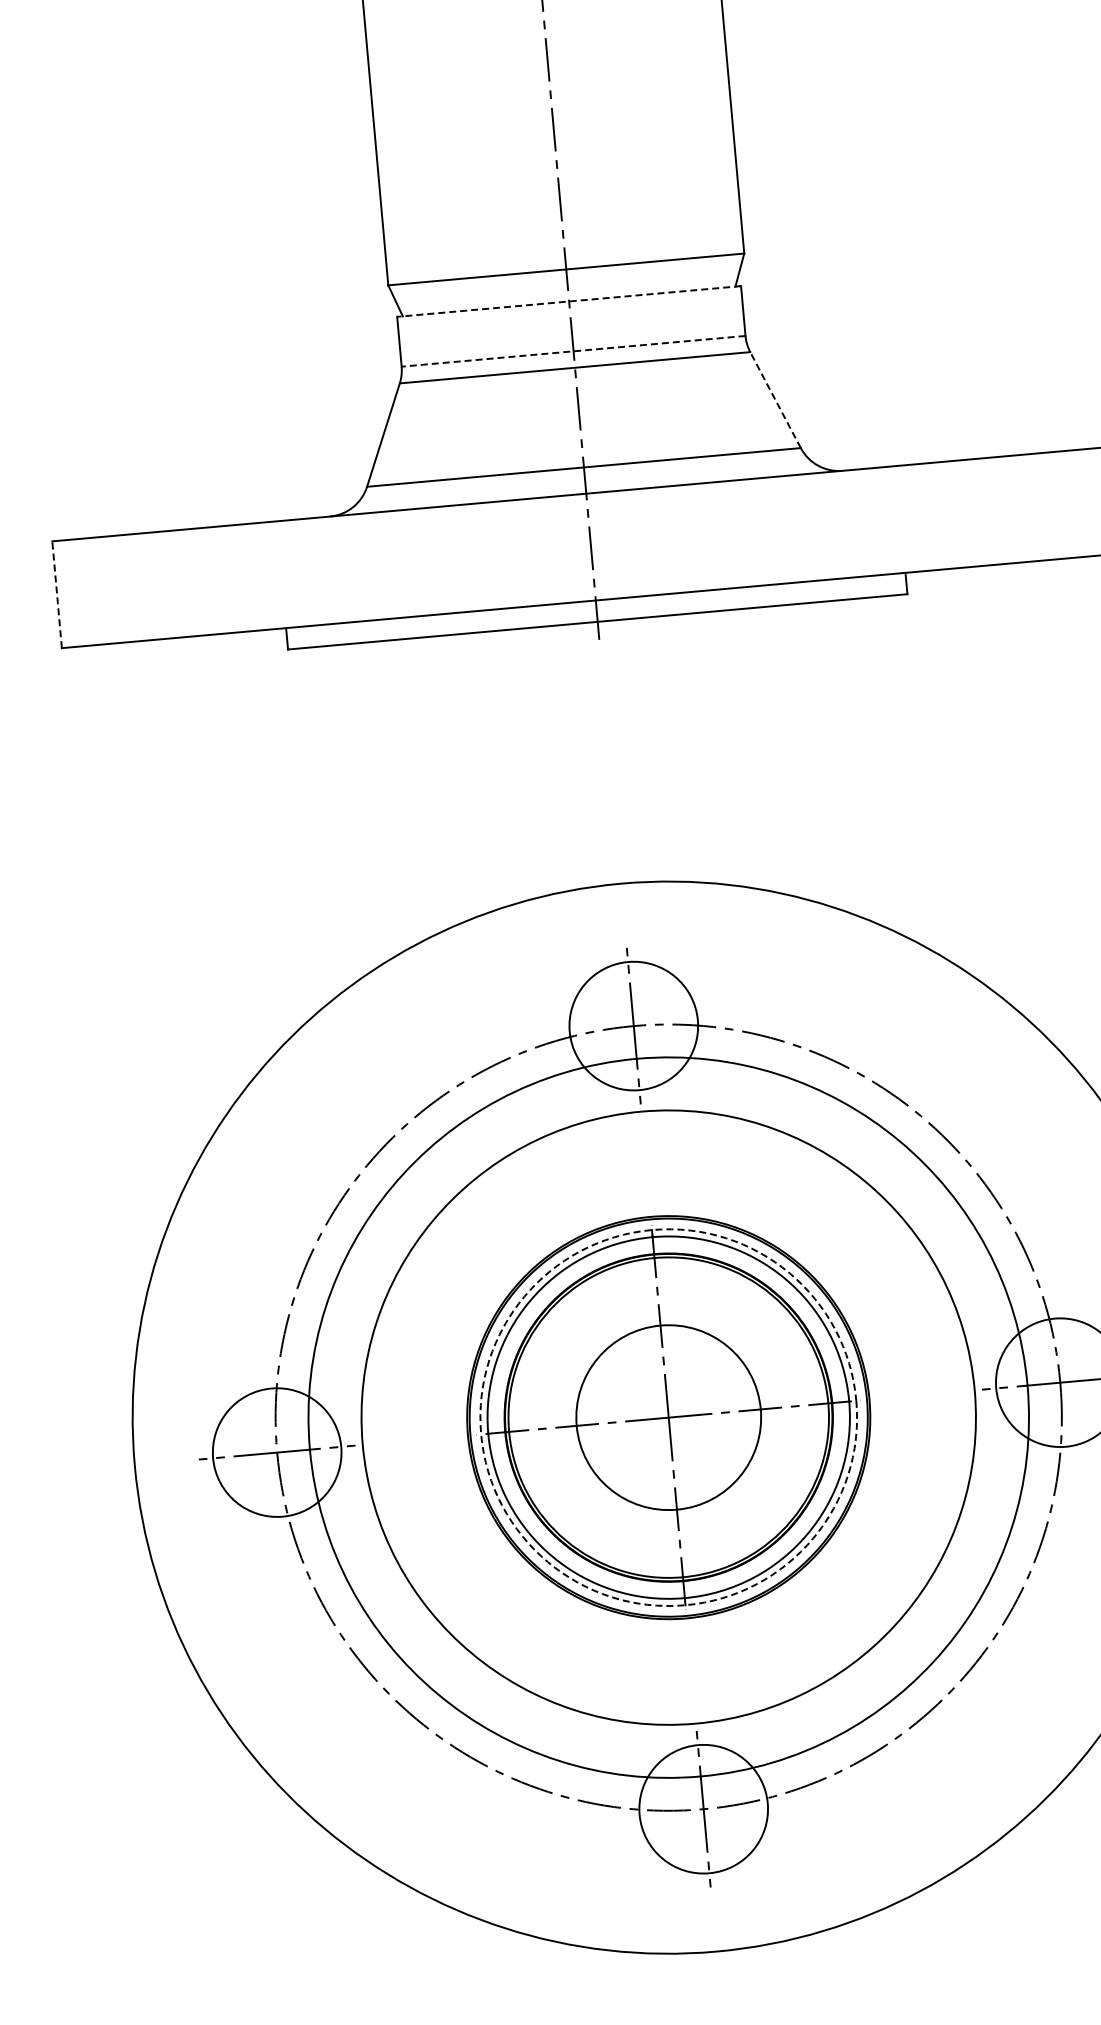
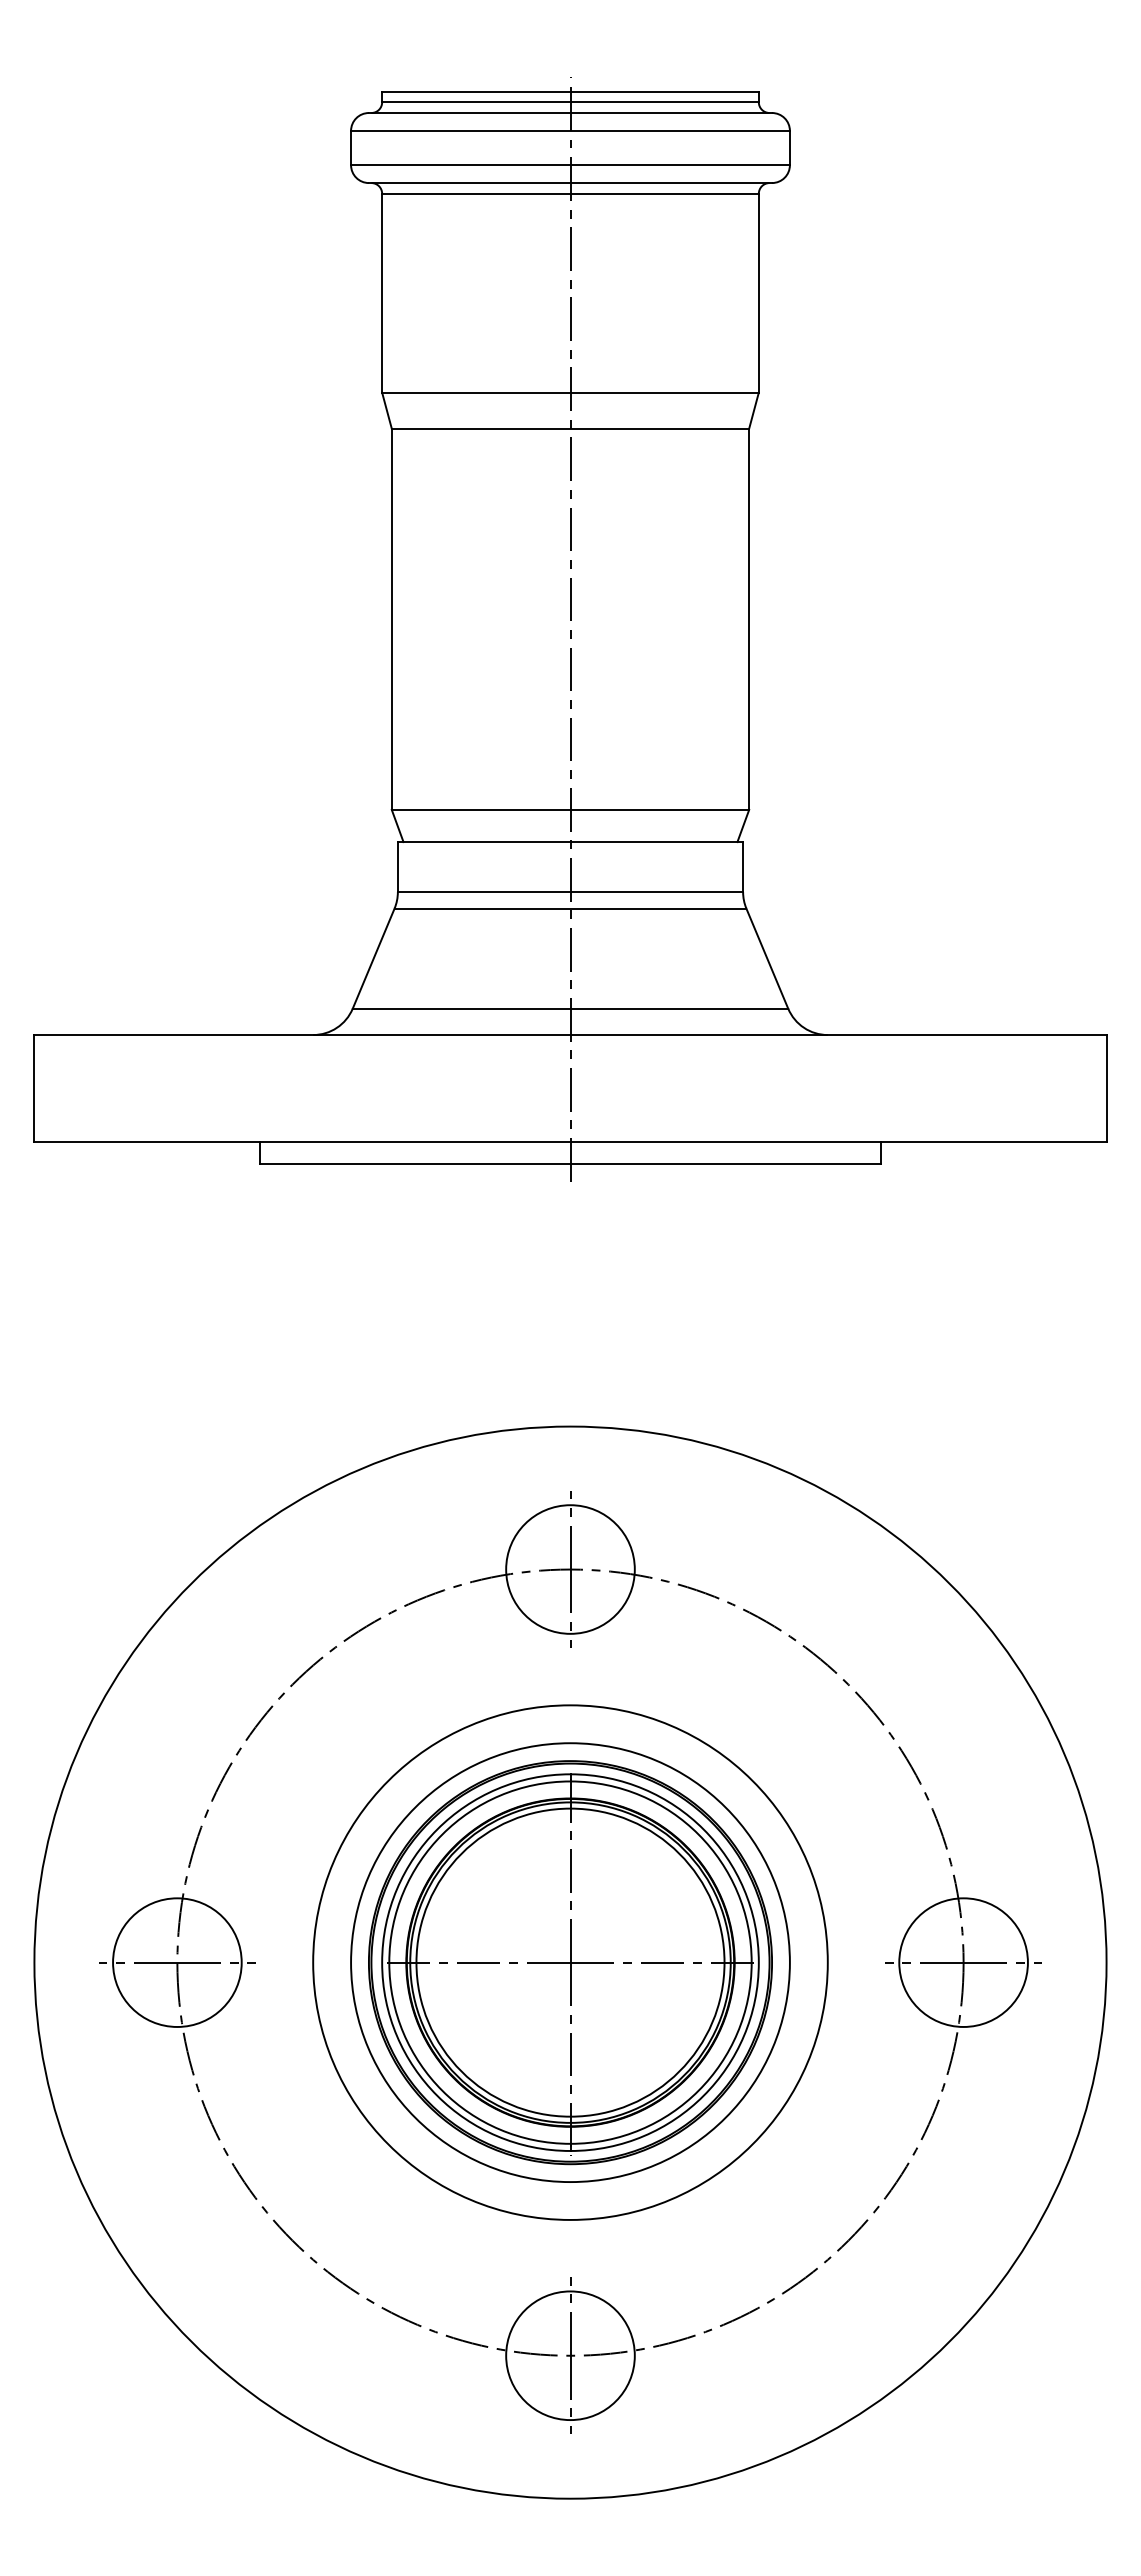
line: (569, 301) -> (570, 842), dashed -> solid
line: (573, 351) -> (570, 892), dashed -> solid
line: (775, 399) -> (767, 958), dashed -> solid
line: (57, 594) -> (34, 1088), dashed -> solid
circle: (668, 1417) -> (570, 1962), dashed -> solid
circle: (668, 1417) -> (570, 1962), size x0.71
circle: (668, 1417) -> (570, 1962), size x0.71
circle: (668, 1417) -> (570, 1962), size x1.67

